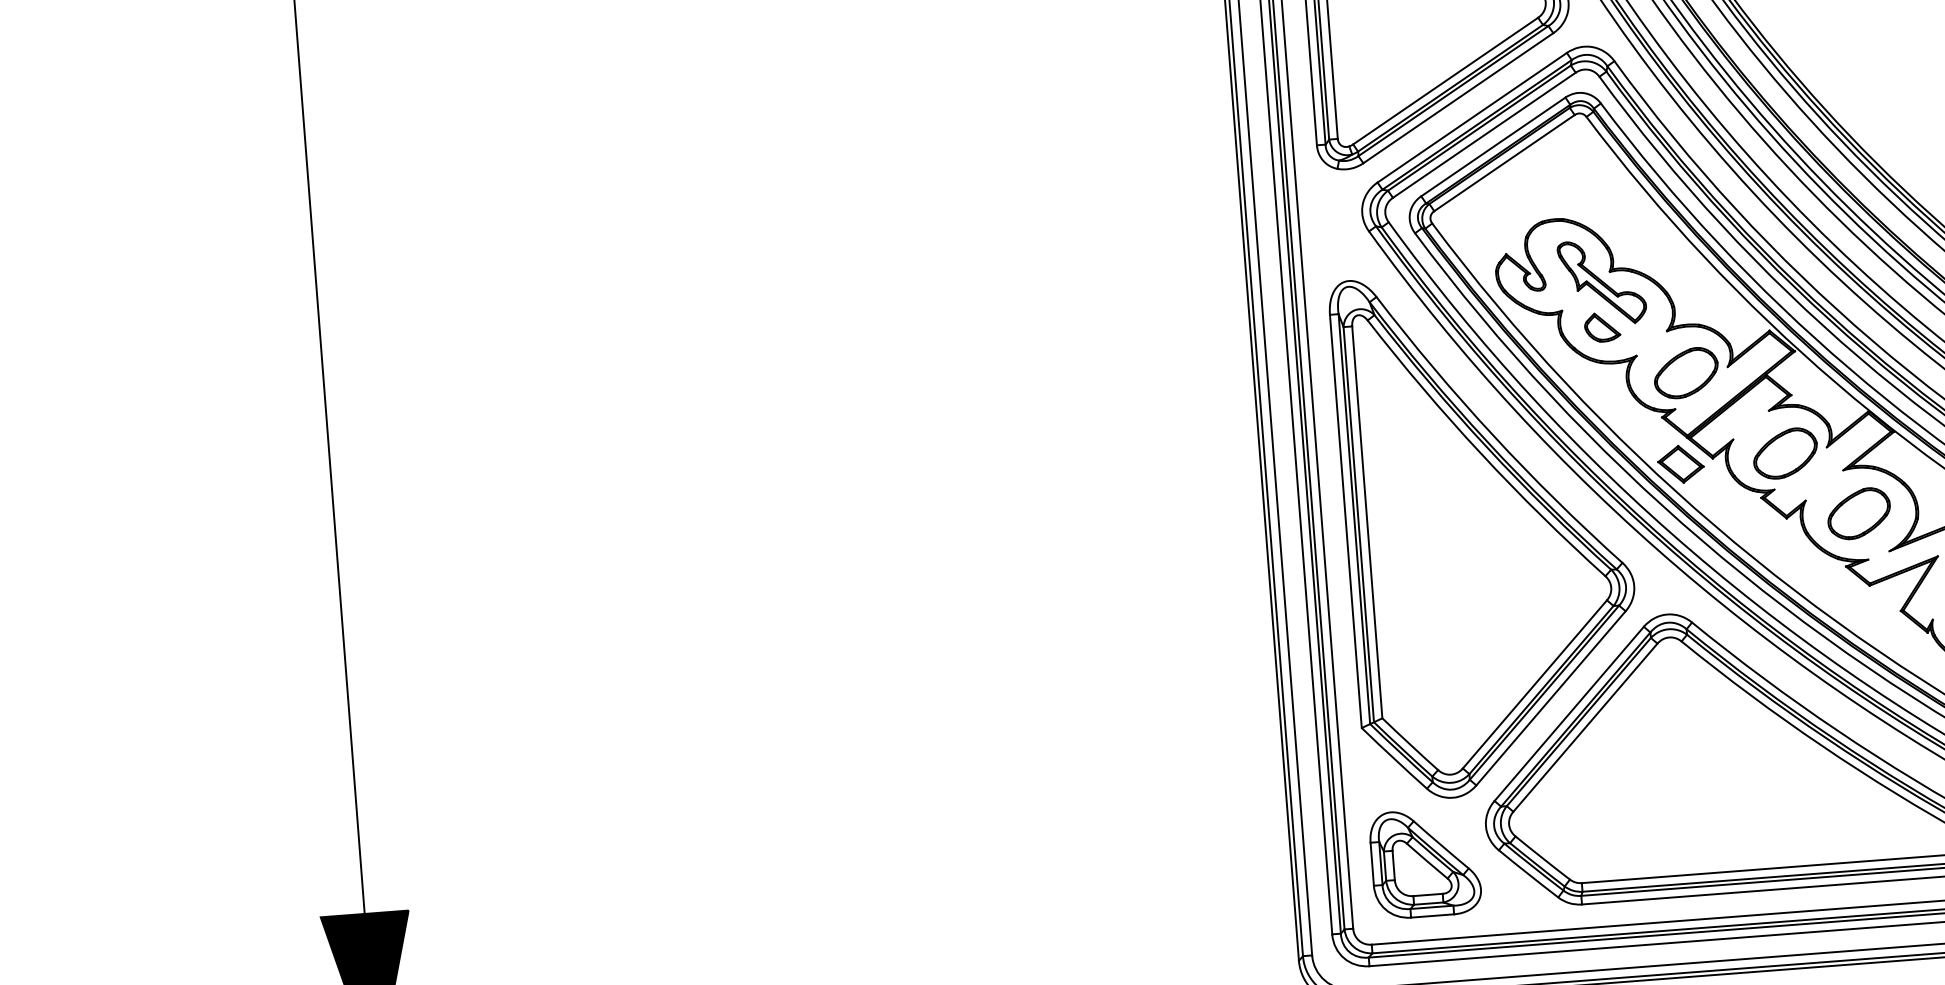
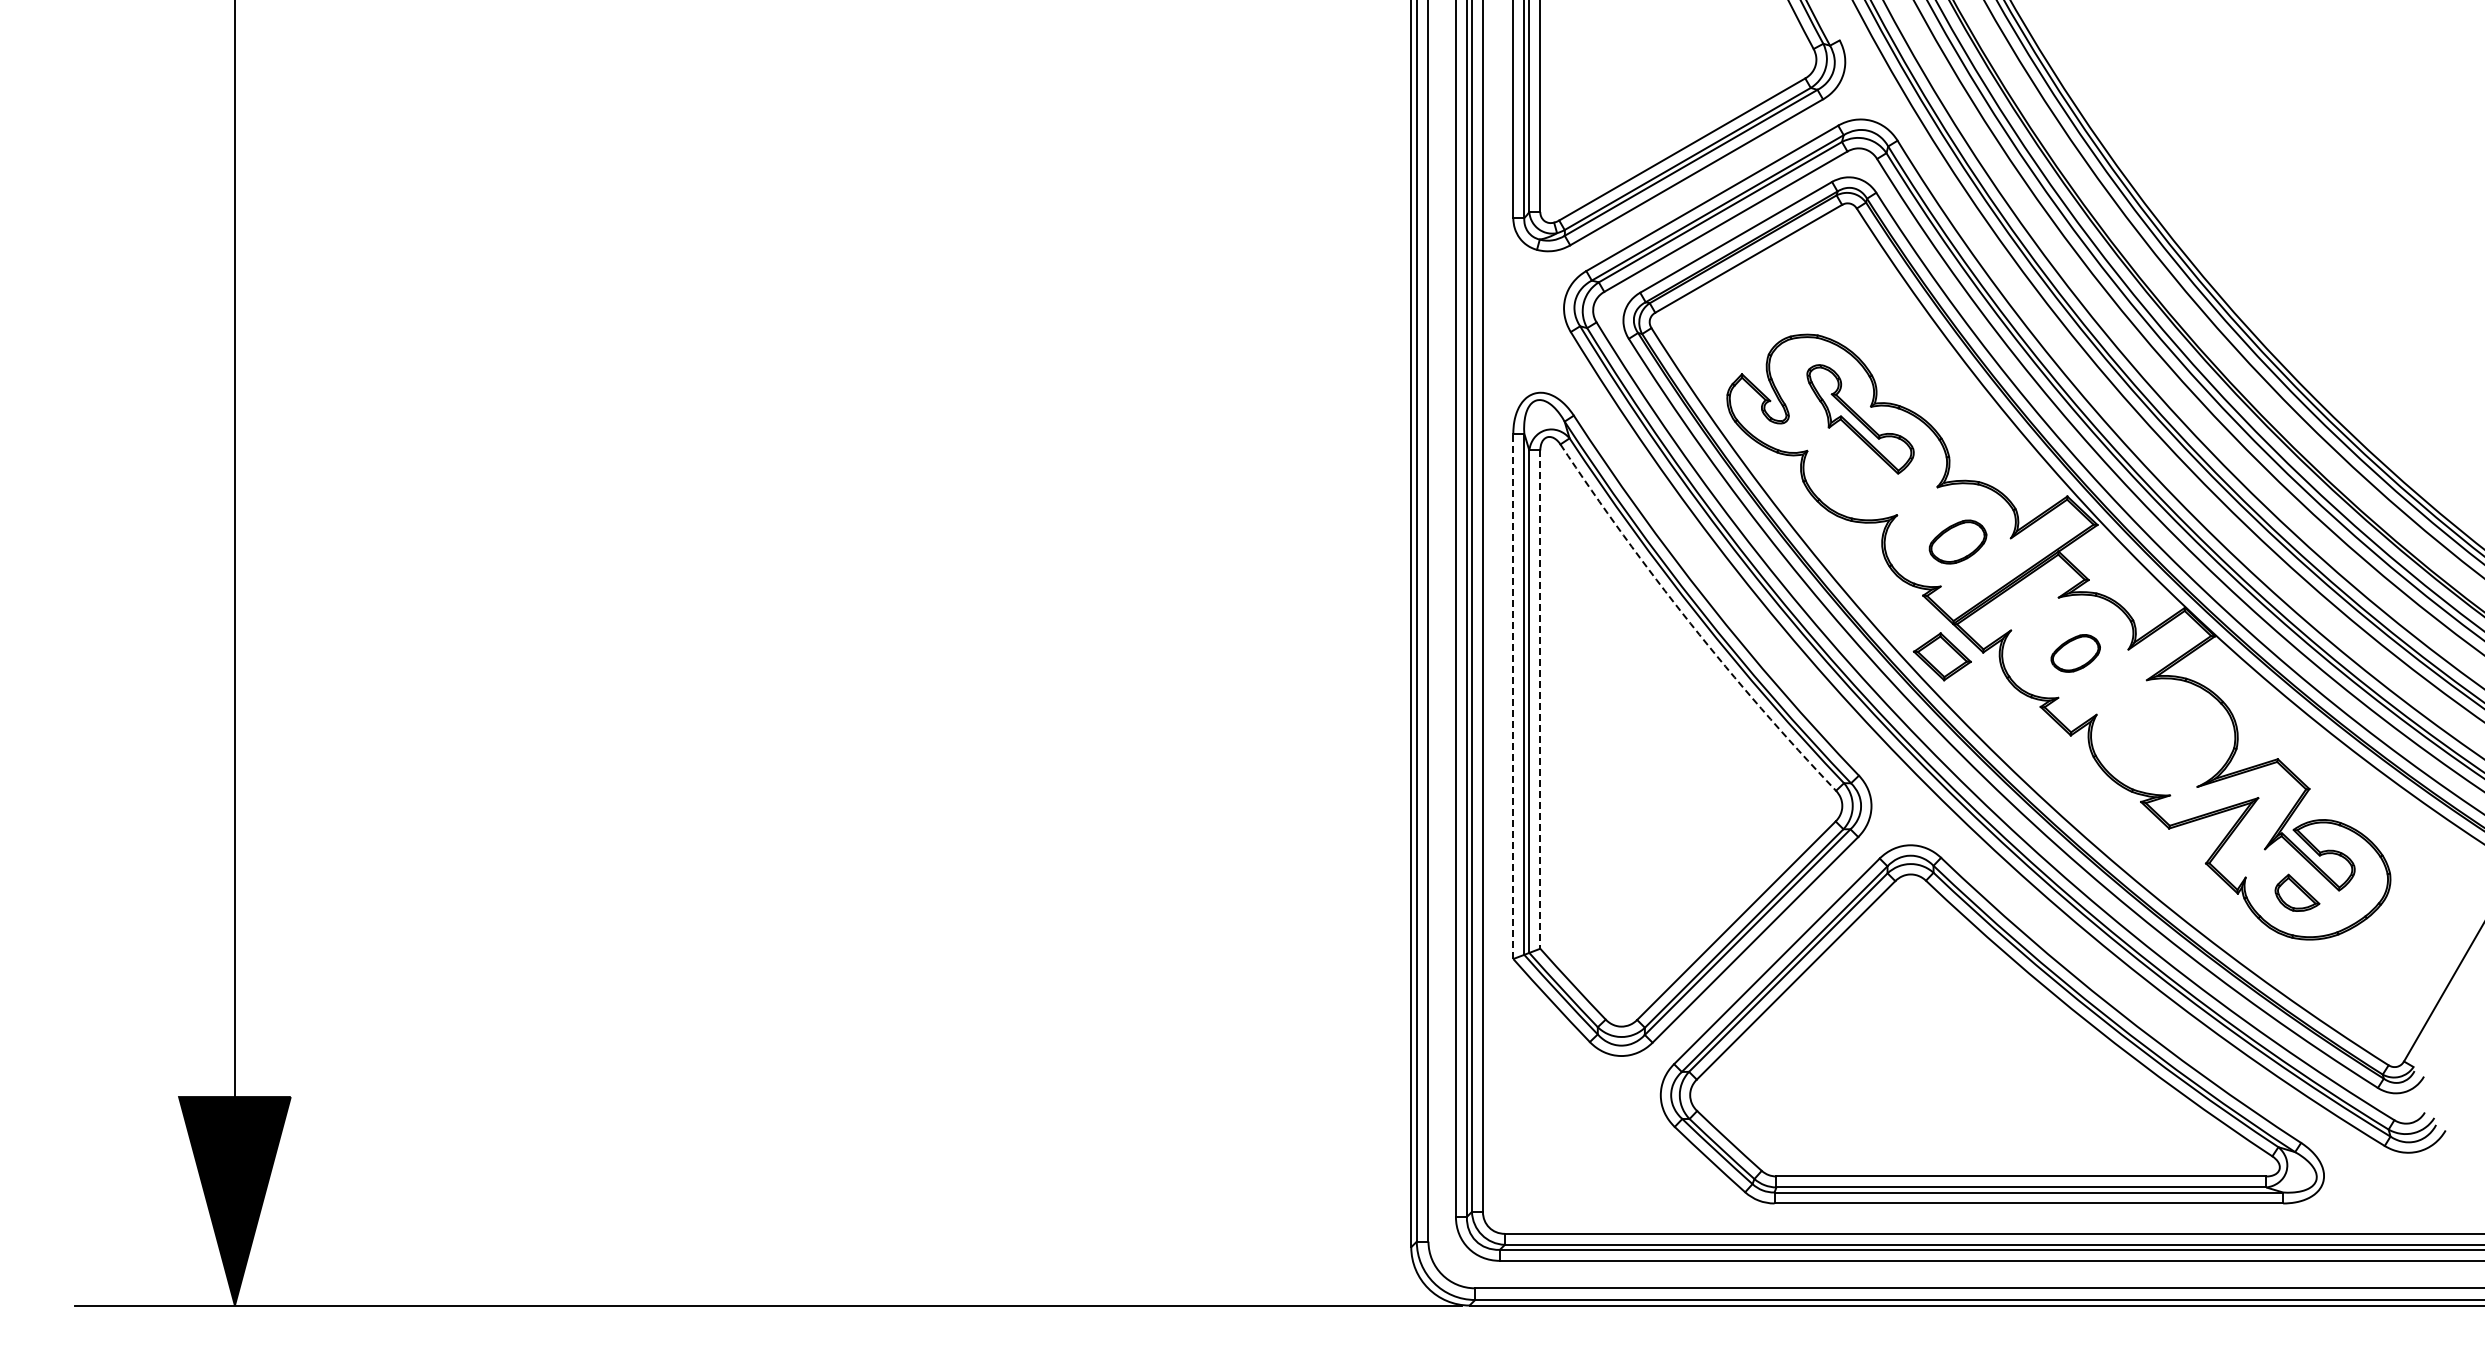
part: (1602, 326) -> (1856, 475), removed
part: (1685, 372) -> (1957, 541), size x0.7
arc: (1480, 453) -> (1690, 623), solid -> dashed
part: (1785, 453) -> (2075, 653), size x0.6
part: (1858, 513) -> (2162, 736), removed
line: (1346, 521) -> (1513, 696), solid -> dashed
line: (1367, 523) -> (1540, 700), solid -> dashed
part: (1425, 862) -> (1580, 1135), removed

